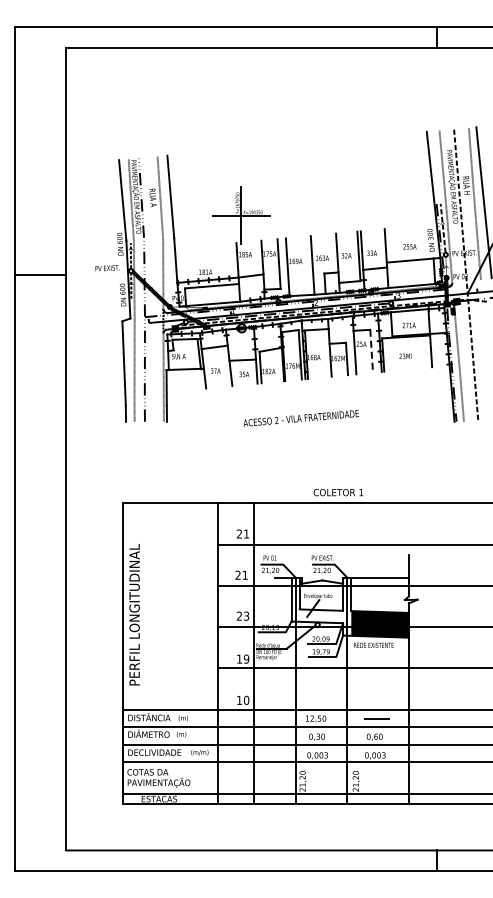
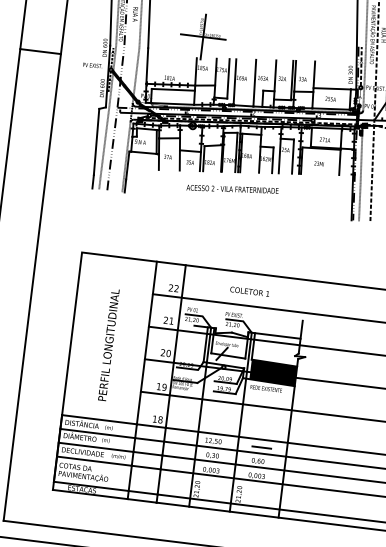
text: (409, 246) -> (330, 98), moved
line: (40, 274) -> (40, 51), moved
line: (371, 351) -> (292, 156), dashed -> solid
text: (301, 418) -> (232, 189), moved
text: (338, 492) -> (249, 291), moved
text: (246, 533) -> (176, 288), 21 -> 22
text: (134, 614) -> (108, 344), moved
text: (246, 615) -> (168, 352), 23 -> 20
text: (246, 700) -> (160, 419), 10 -> 18

